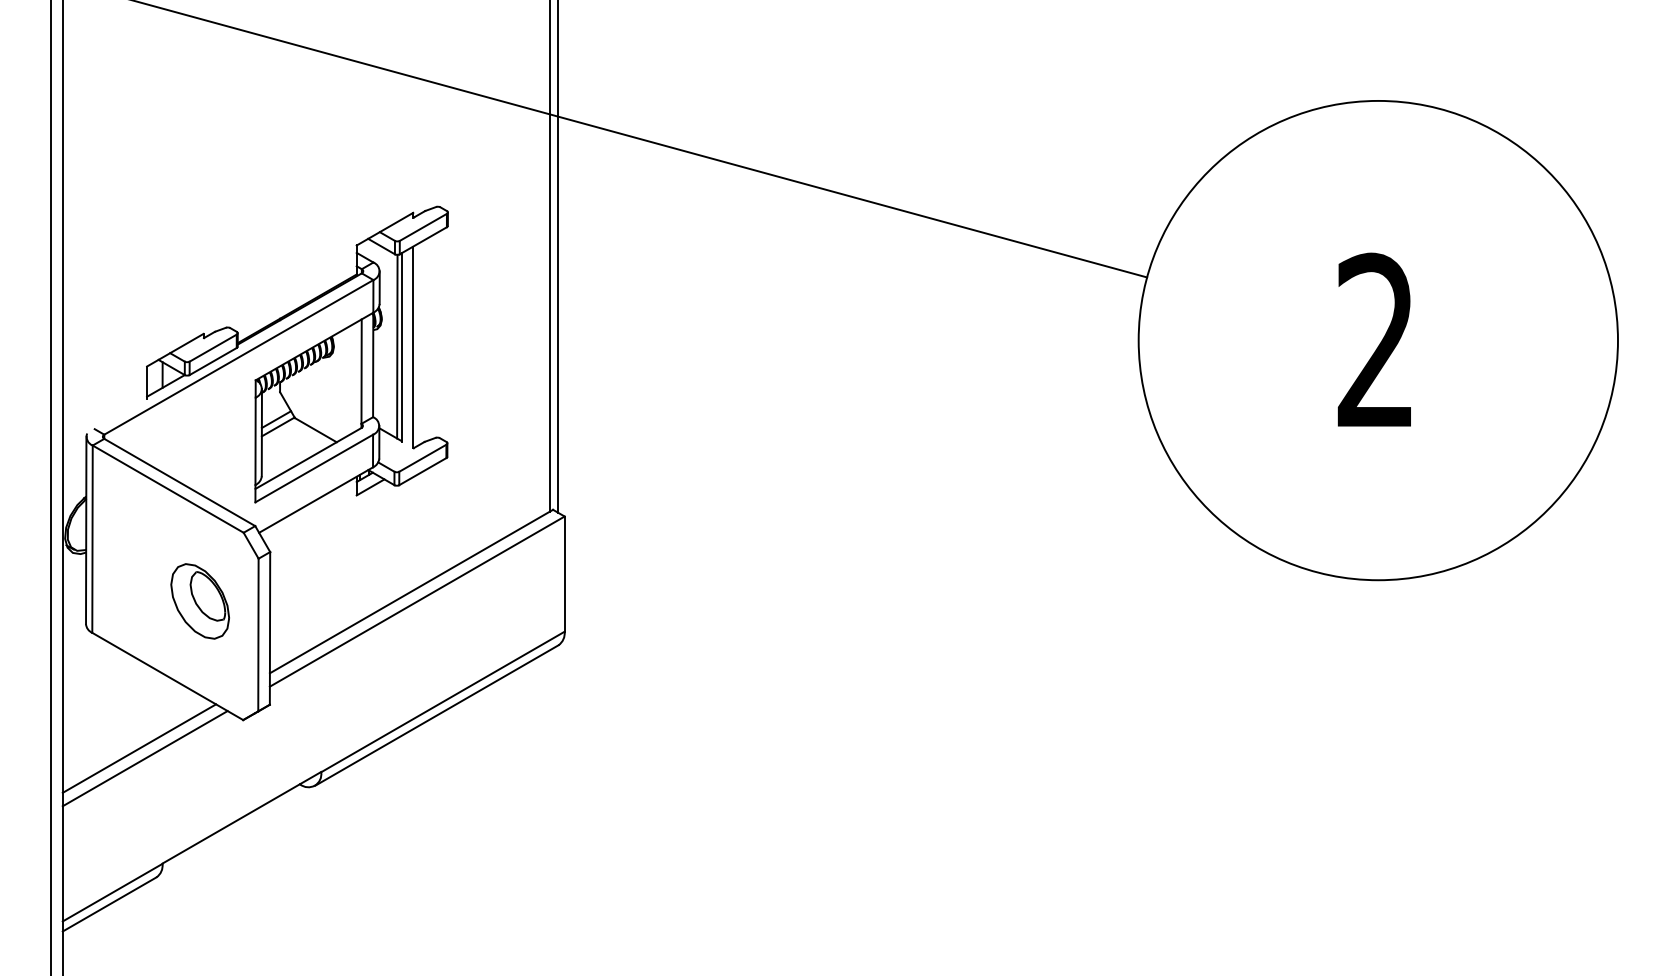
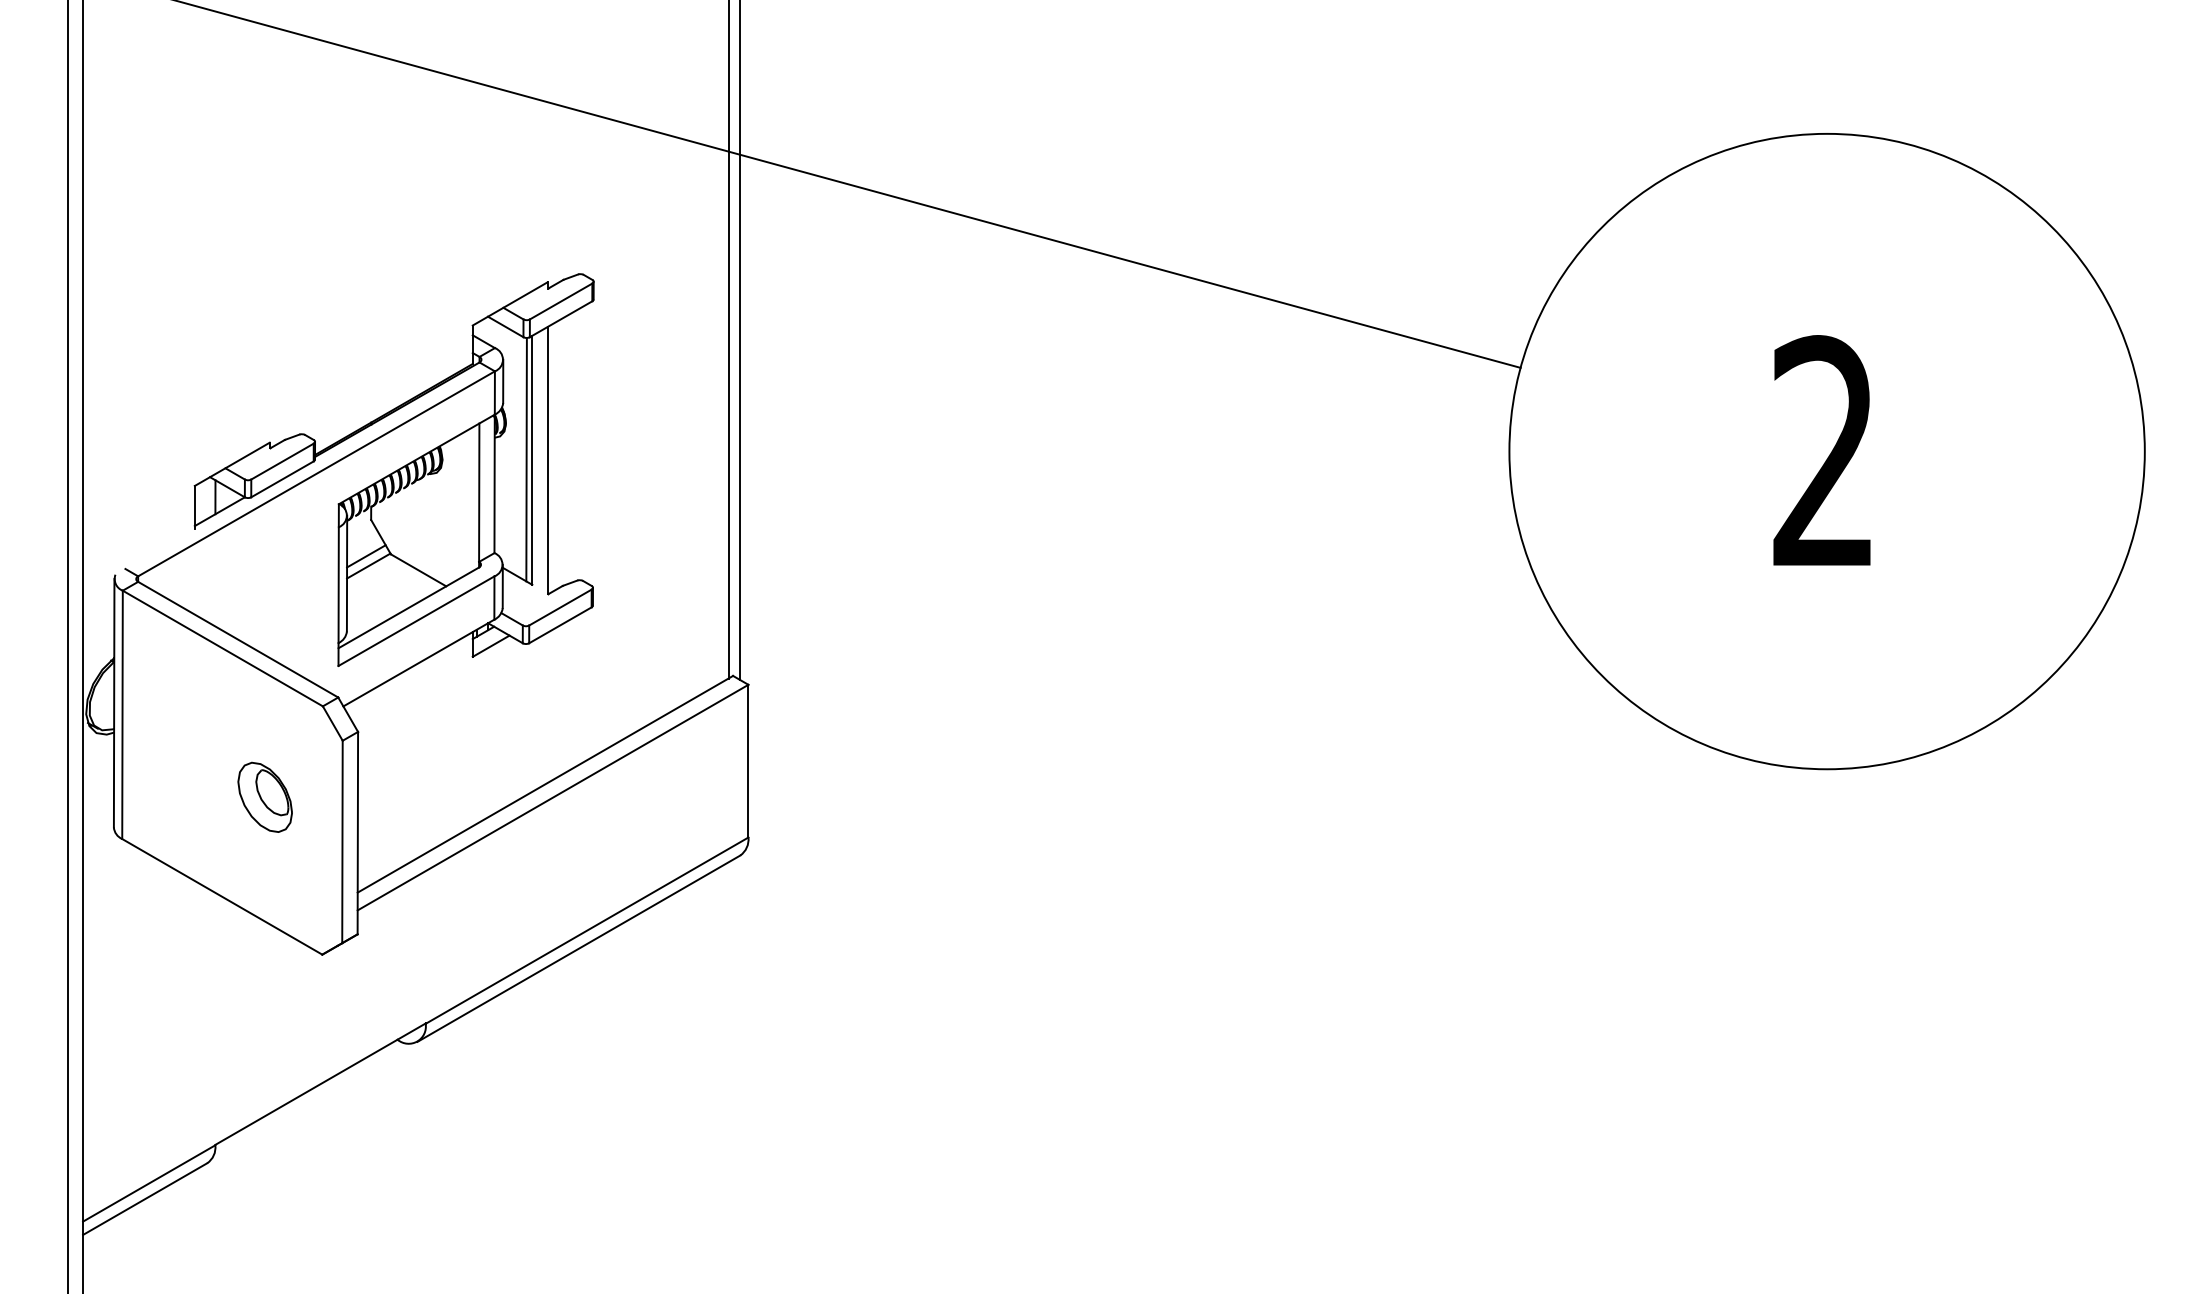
part: (199, 601) -> (264, 797), size x0.7
line: (139, 748) -> (184, 992), removed
line: (144, 758) -> (191, 1005), removed

